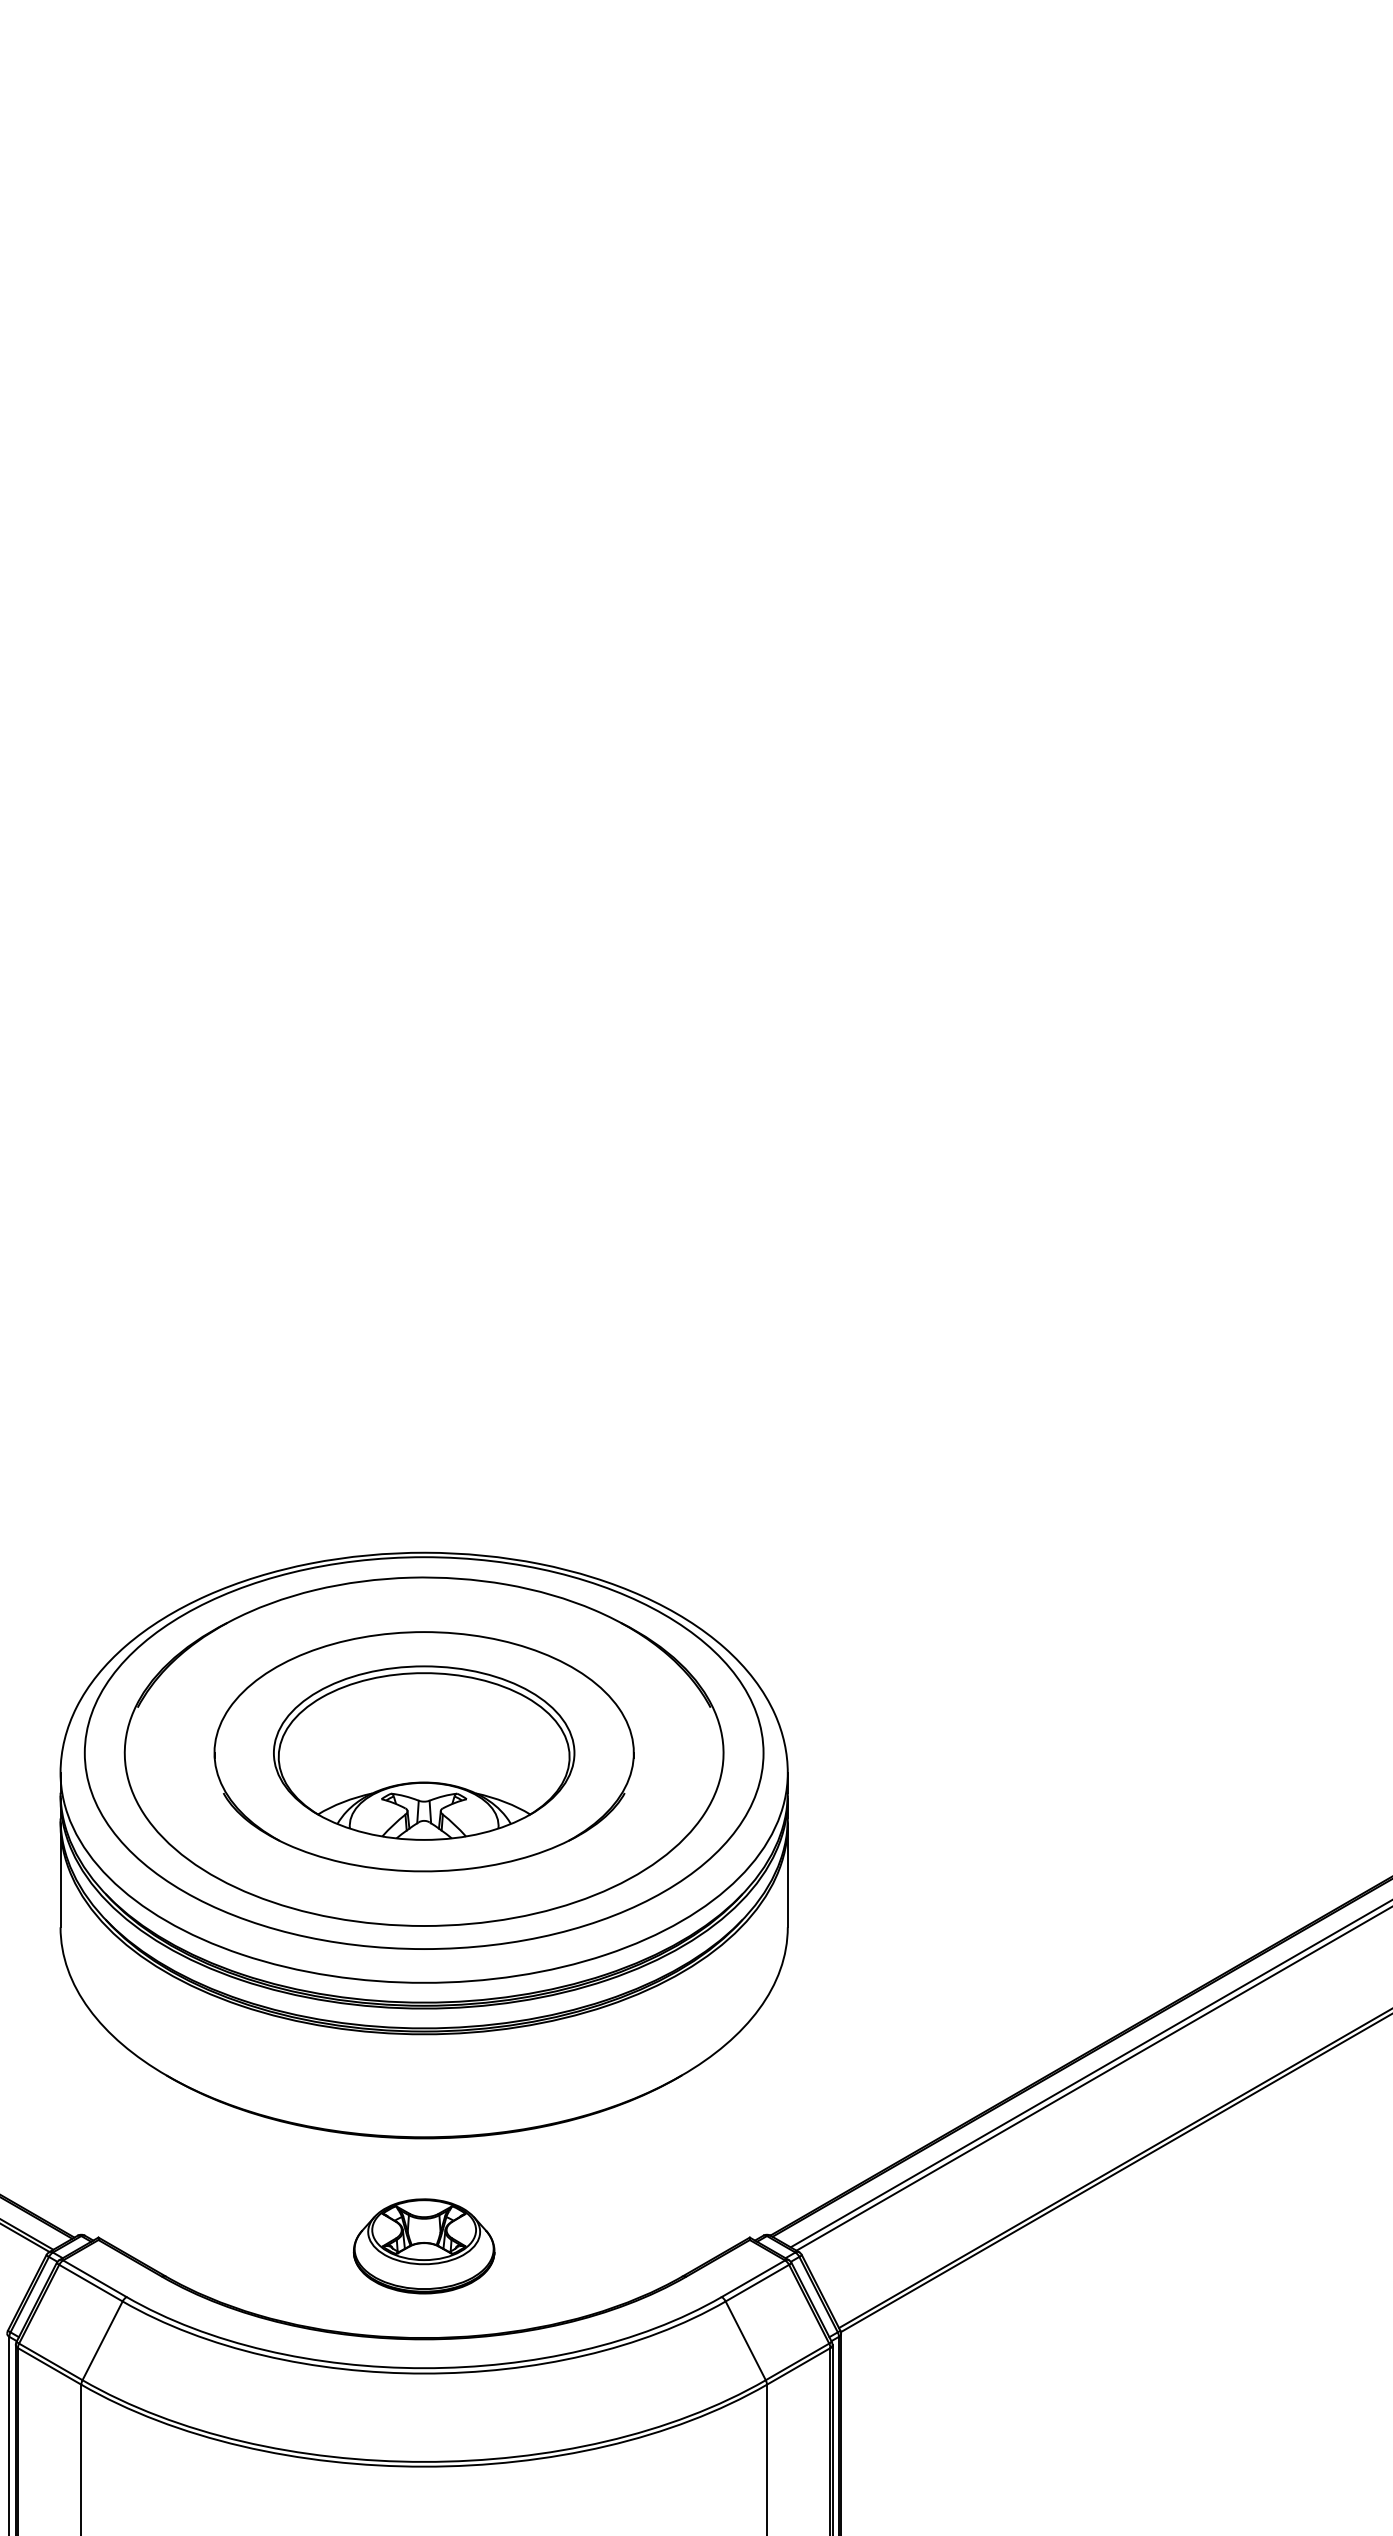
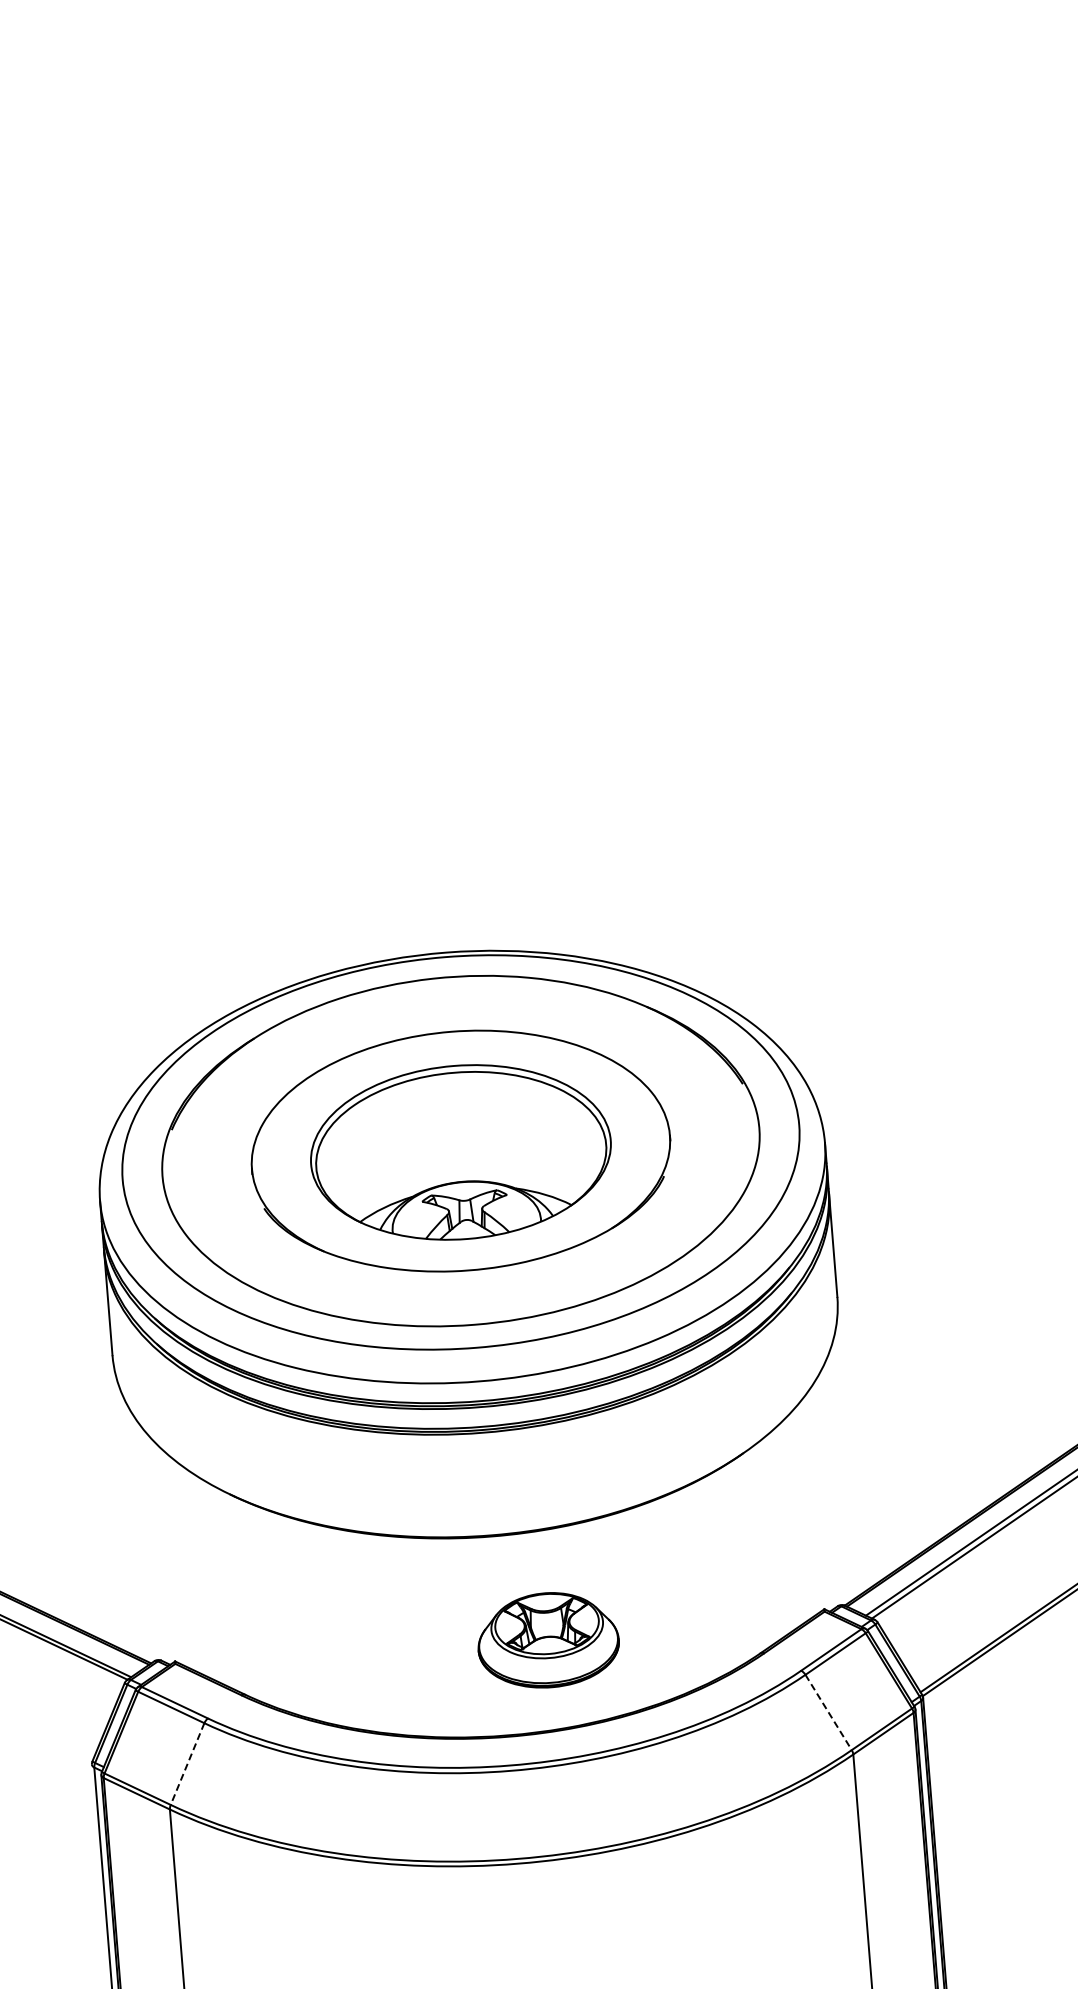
part: (423, 2246) -> (547, 1640), moved
line: (102, 2341) -> (187, 1764), solid -> dashed
line: (745, 2341) -> (828, 1713), solid -> dashed

